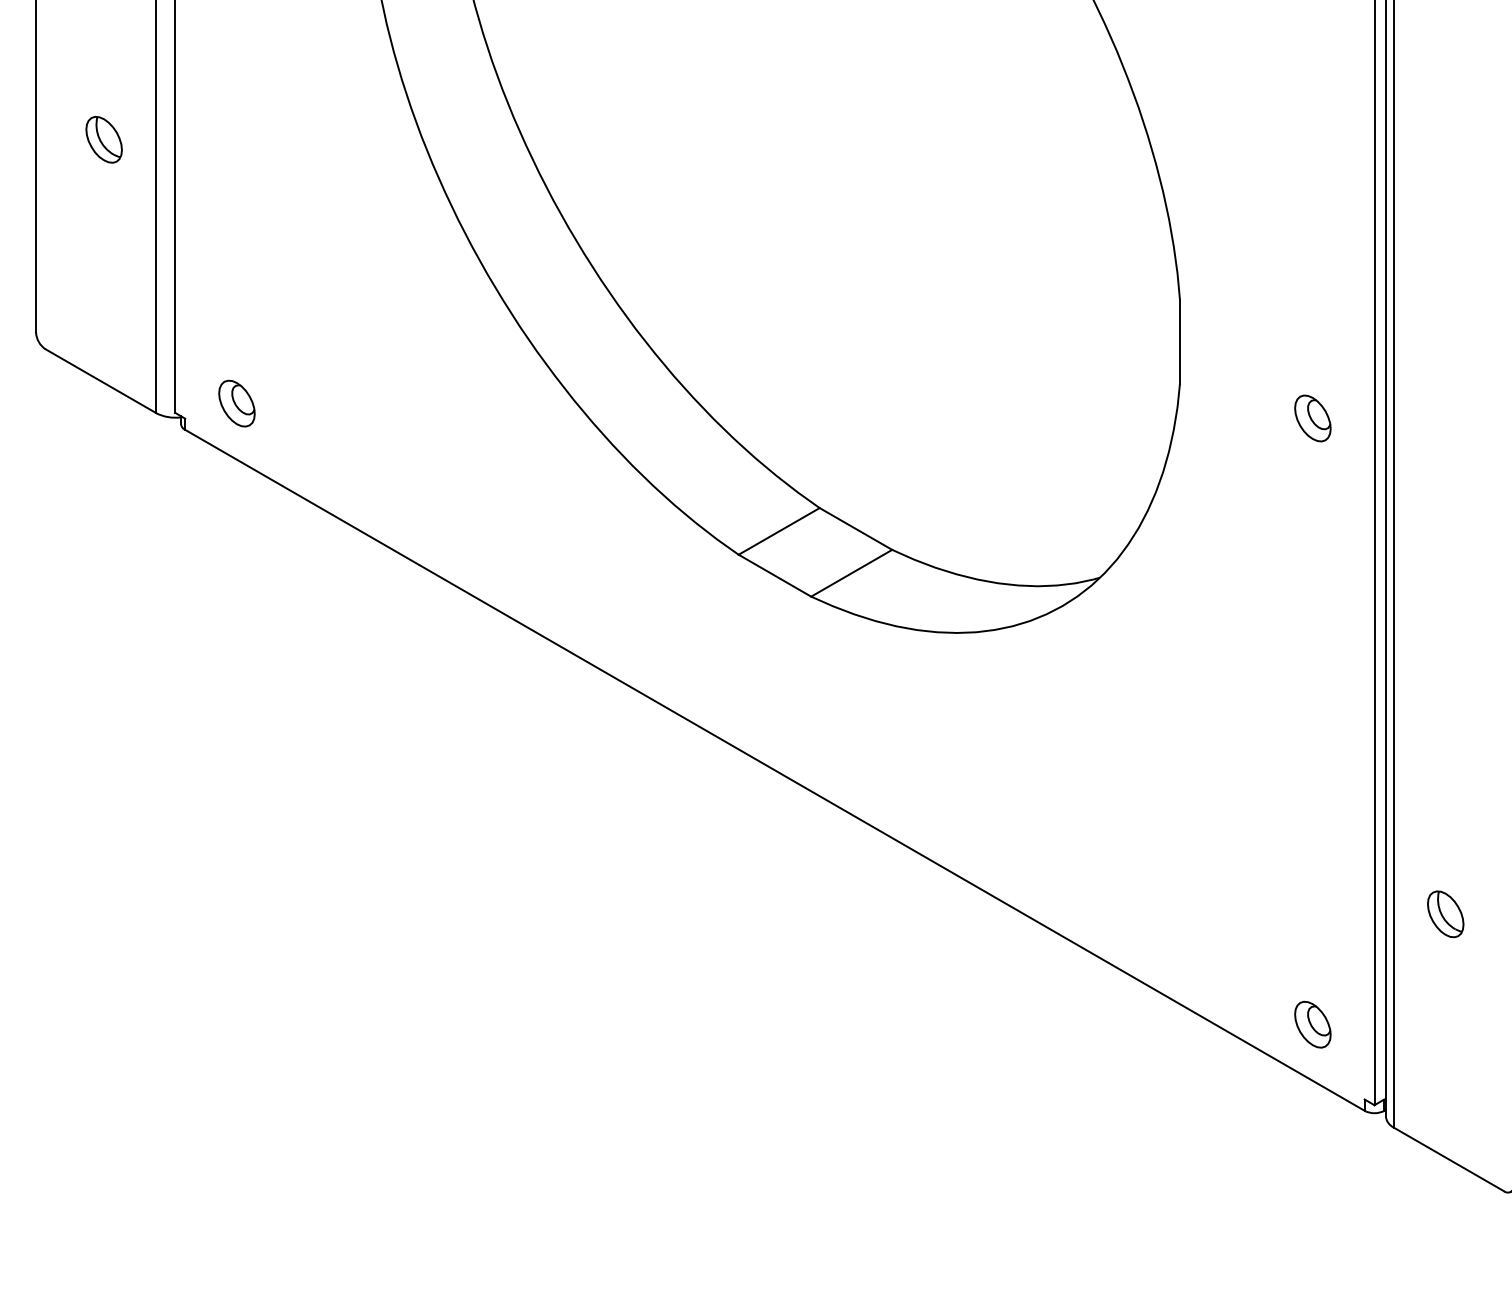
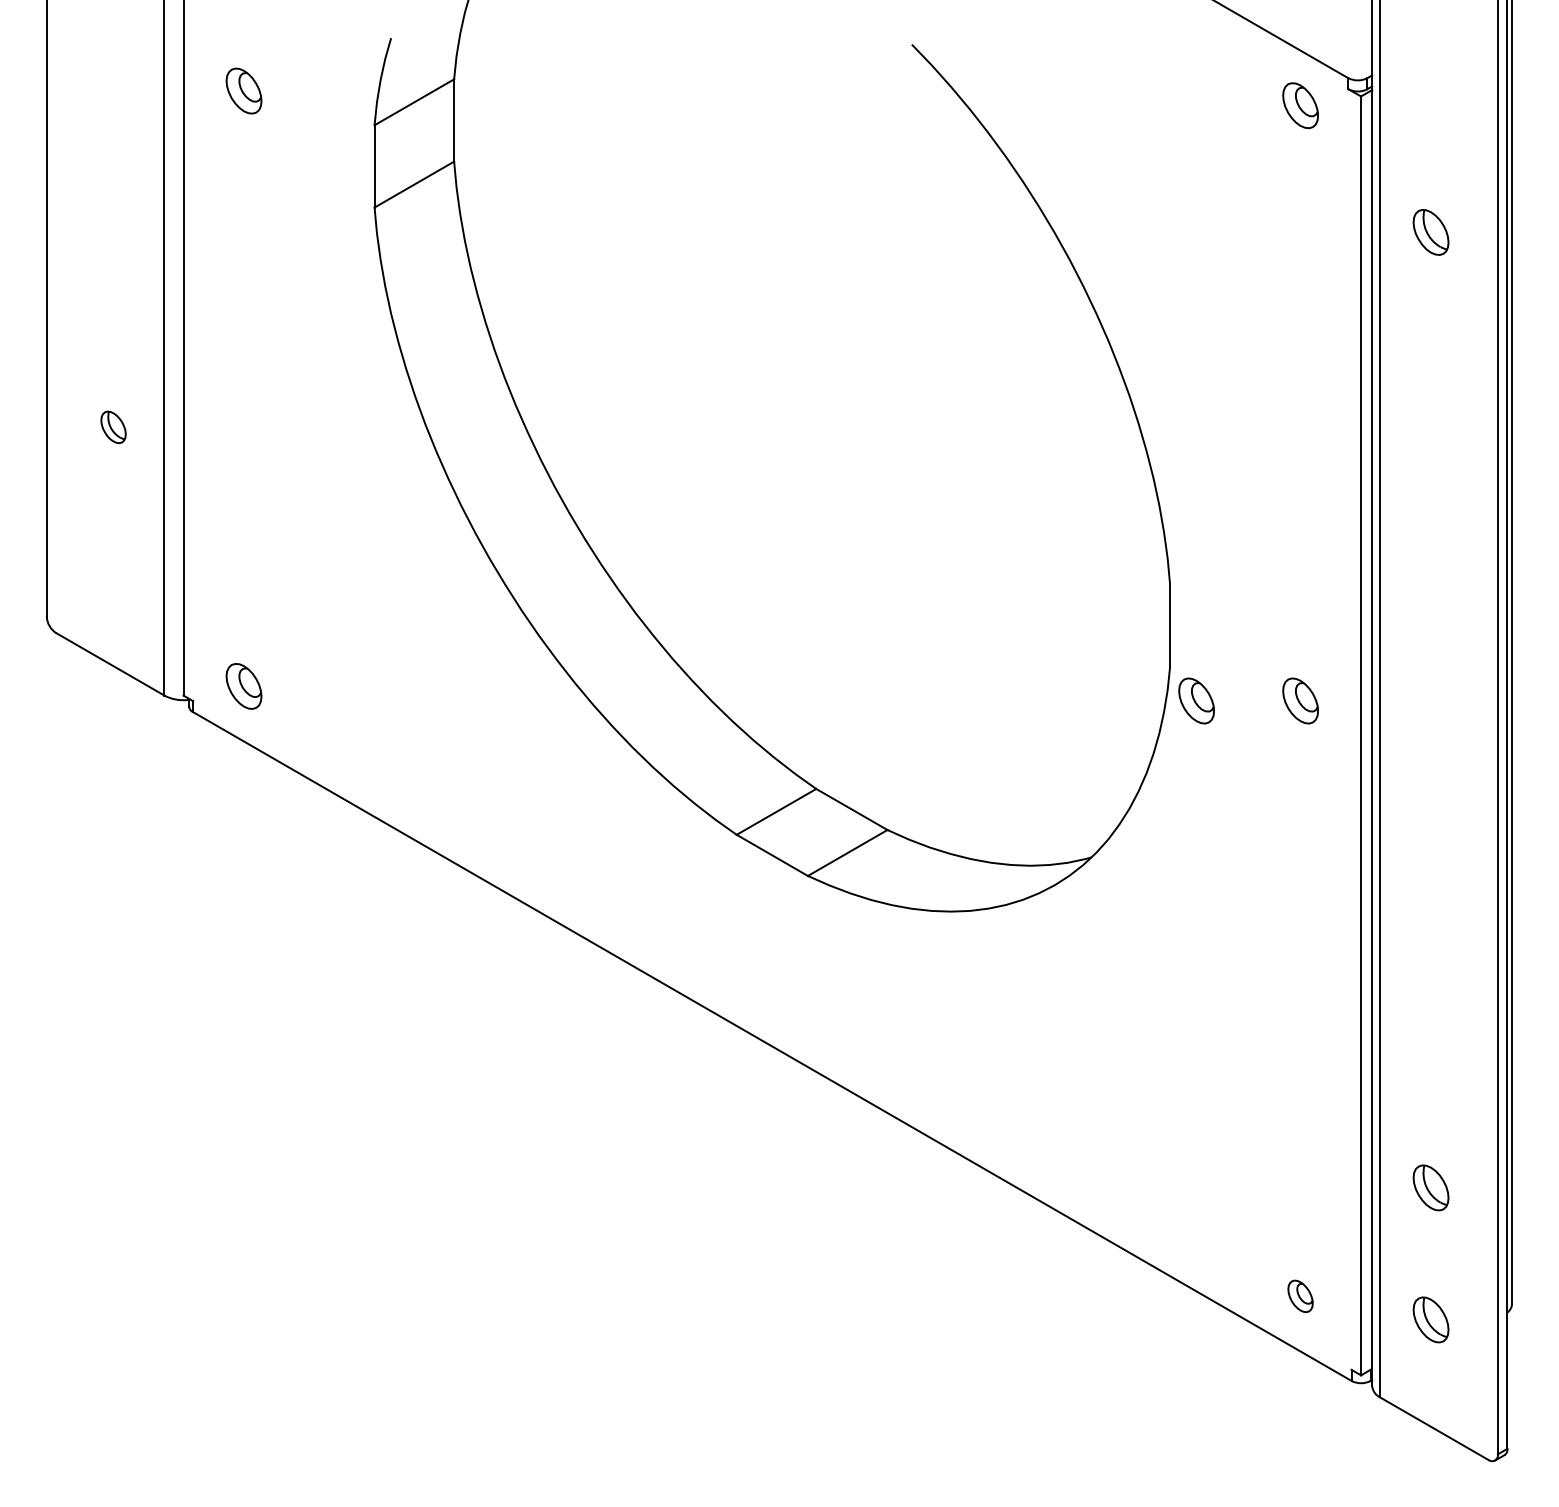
part: (104, 139) -> (113, 427), size x0.7
part: (1206, 417) -> (1196, 700), added
part: (1312, 1024) -> (1300, 1296), size x0.7
part: (1445, 1048) -> (1430, 1319), added

